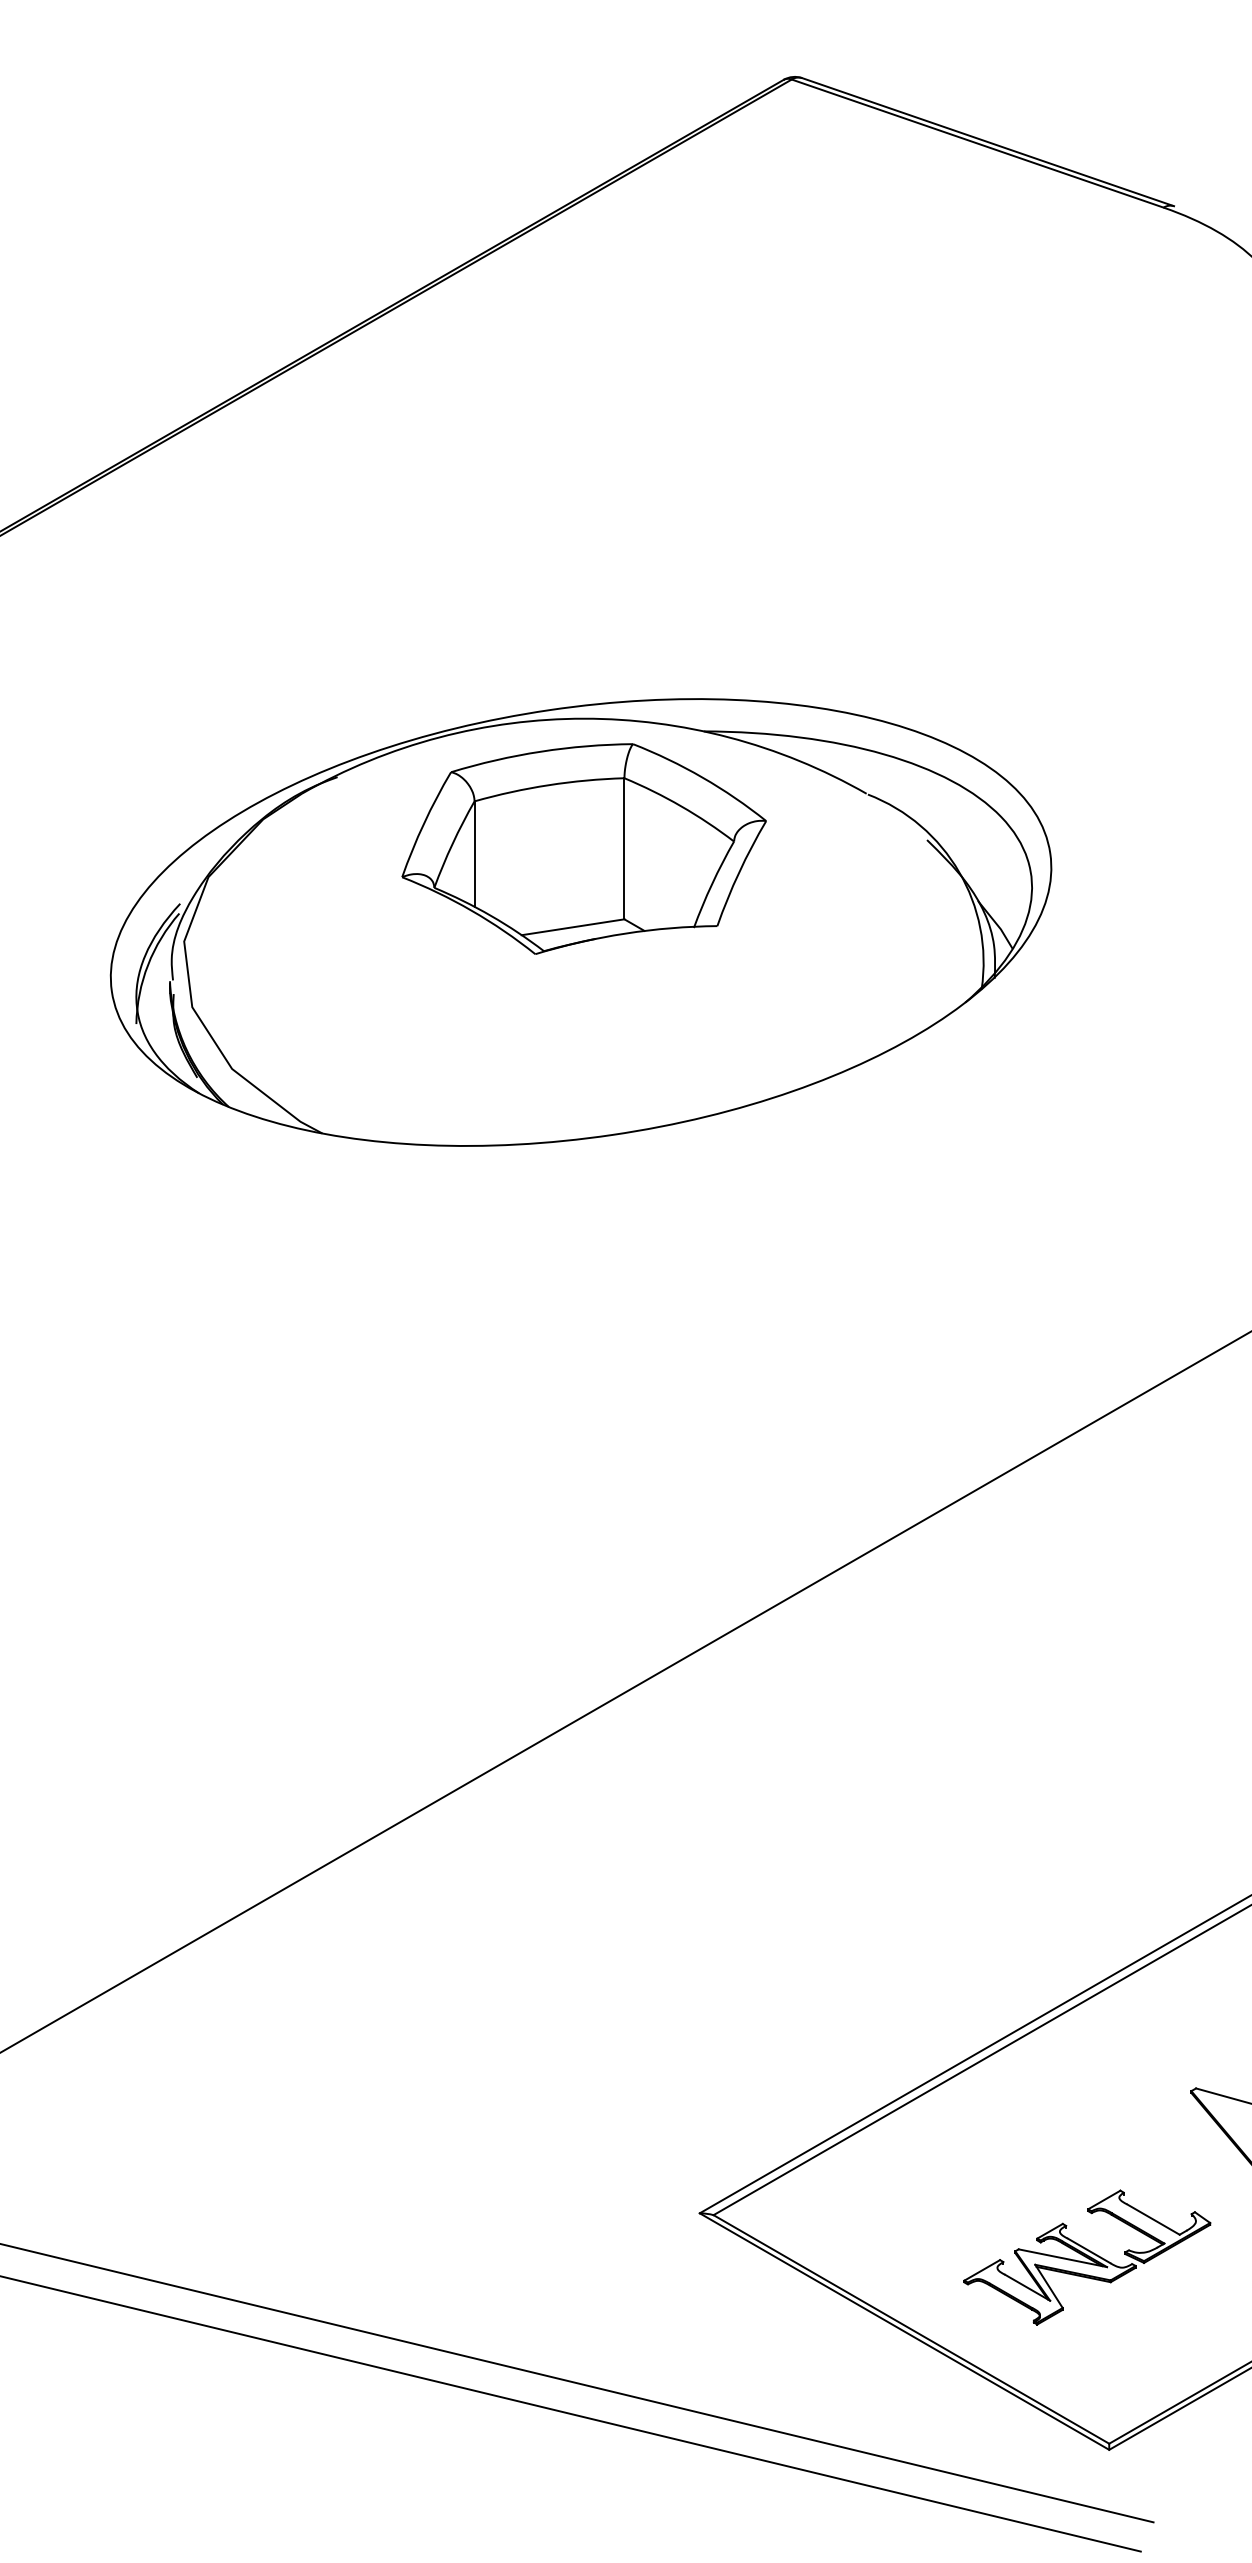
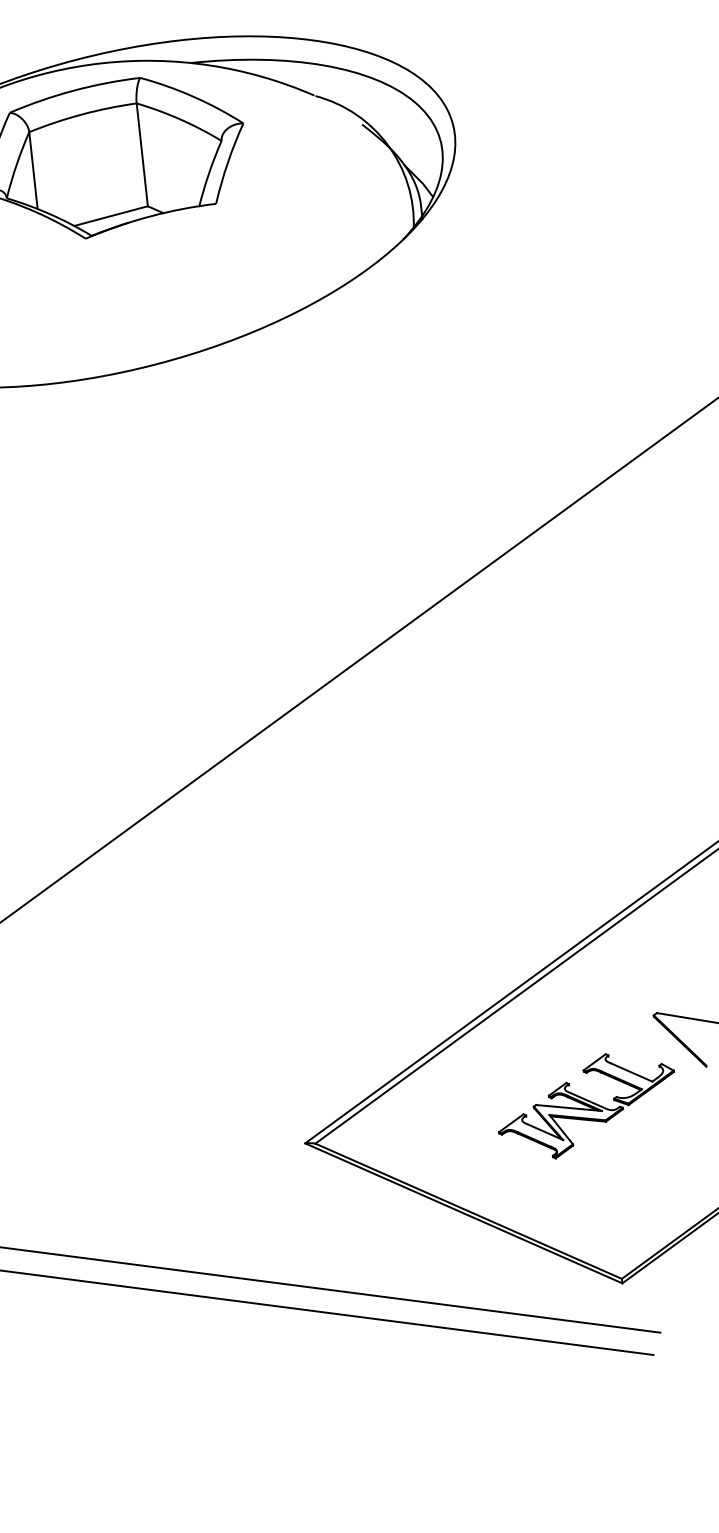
part: (1087, 2257) -> (587, 1105), moved

